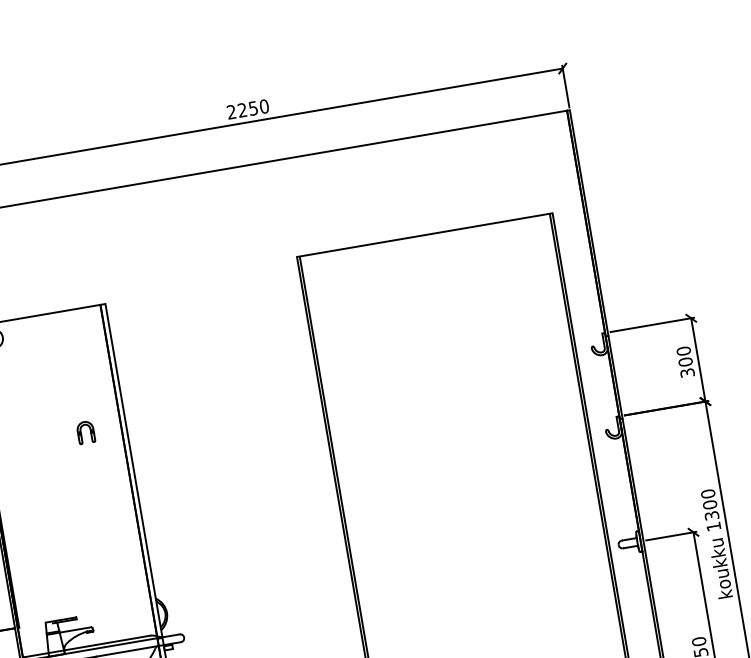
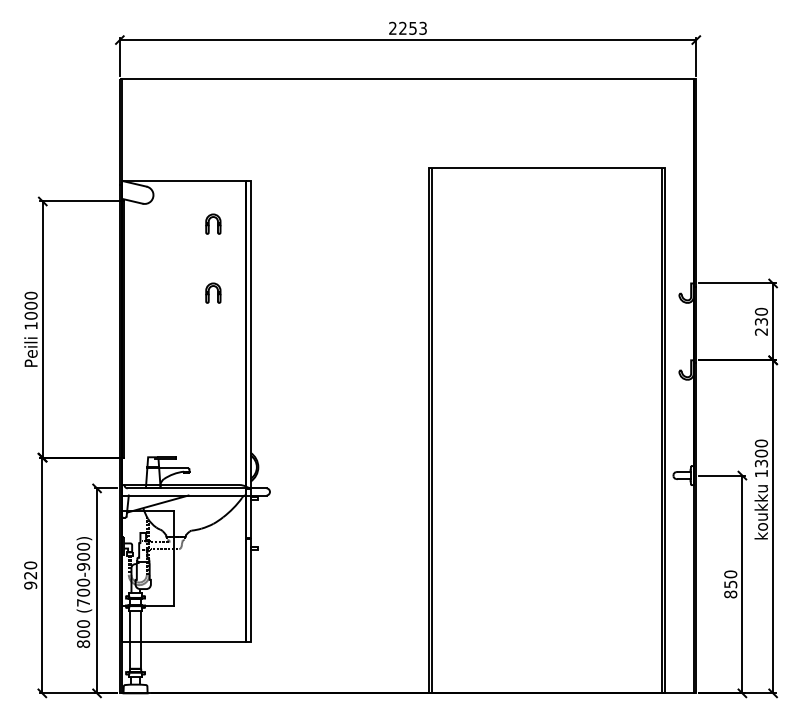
text: (264, 106) -> (423, 28), 2250 -> 2253
part: (73, 356) -> (213, 223), added
text: (686, 367) -> (761, 326), 300 -> 230

